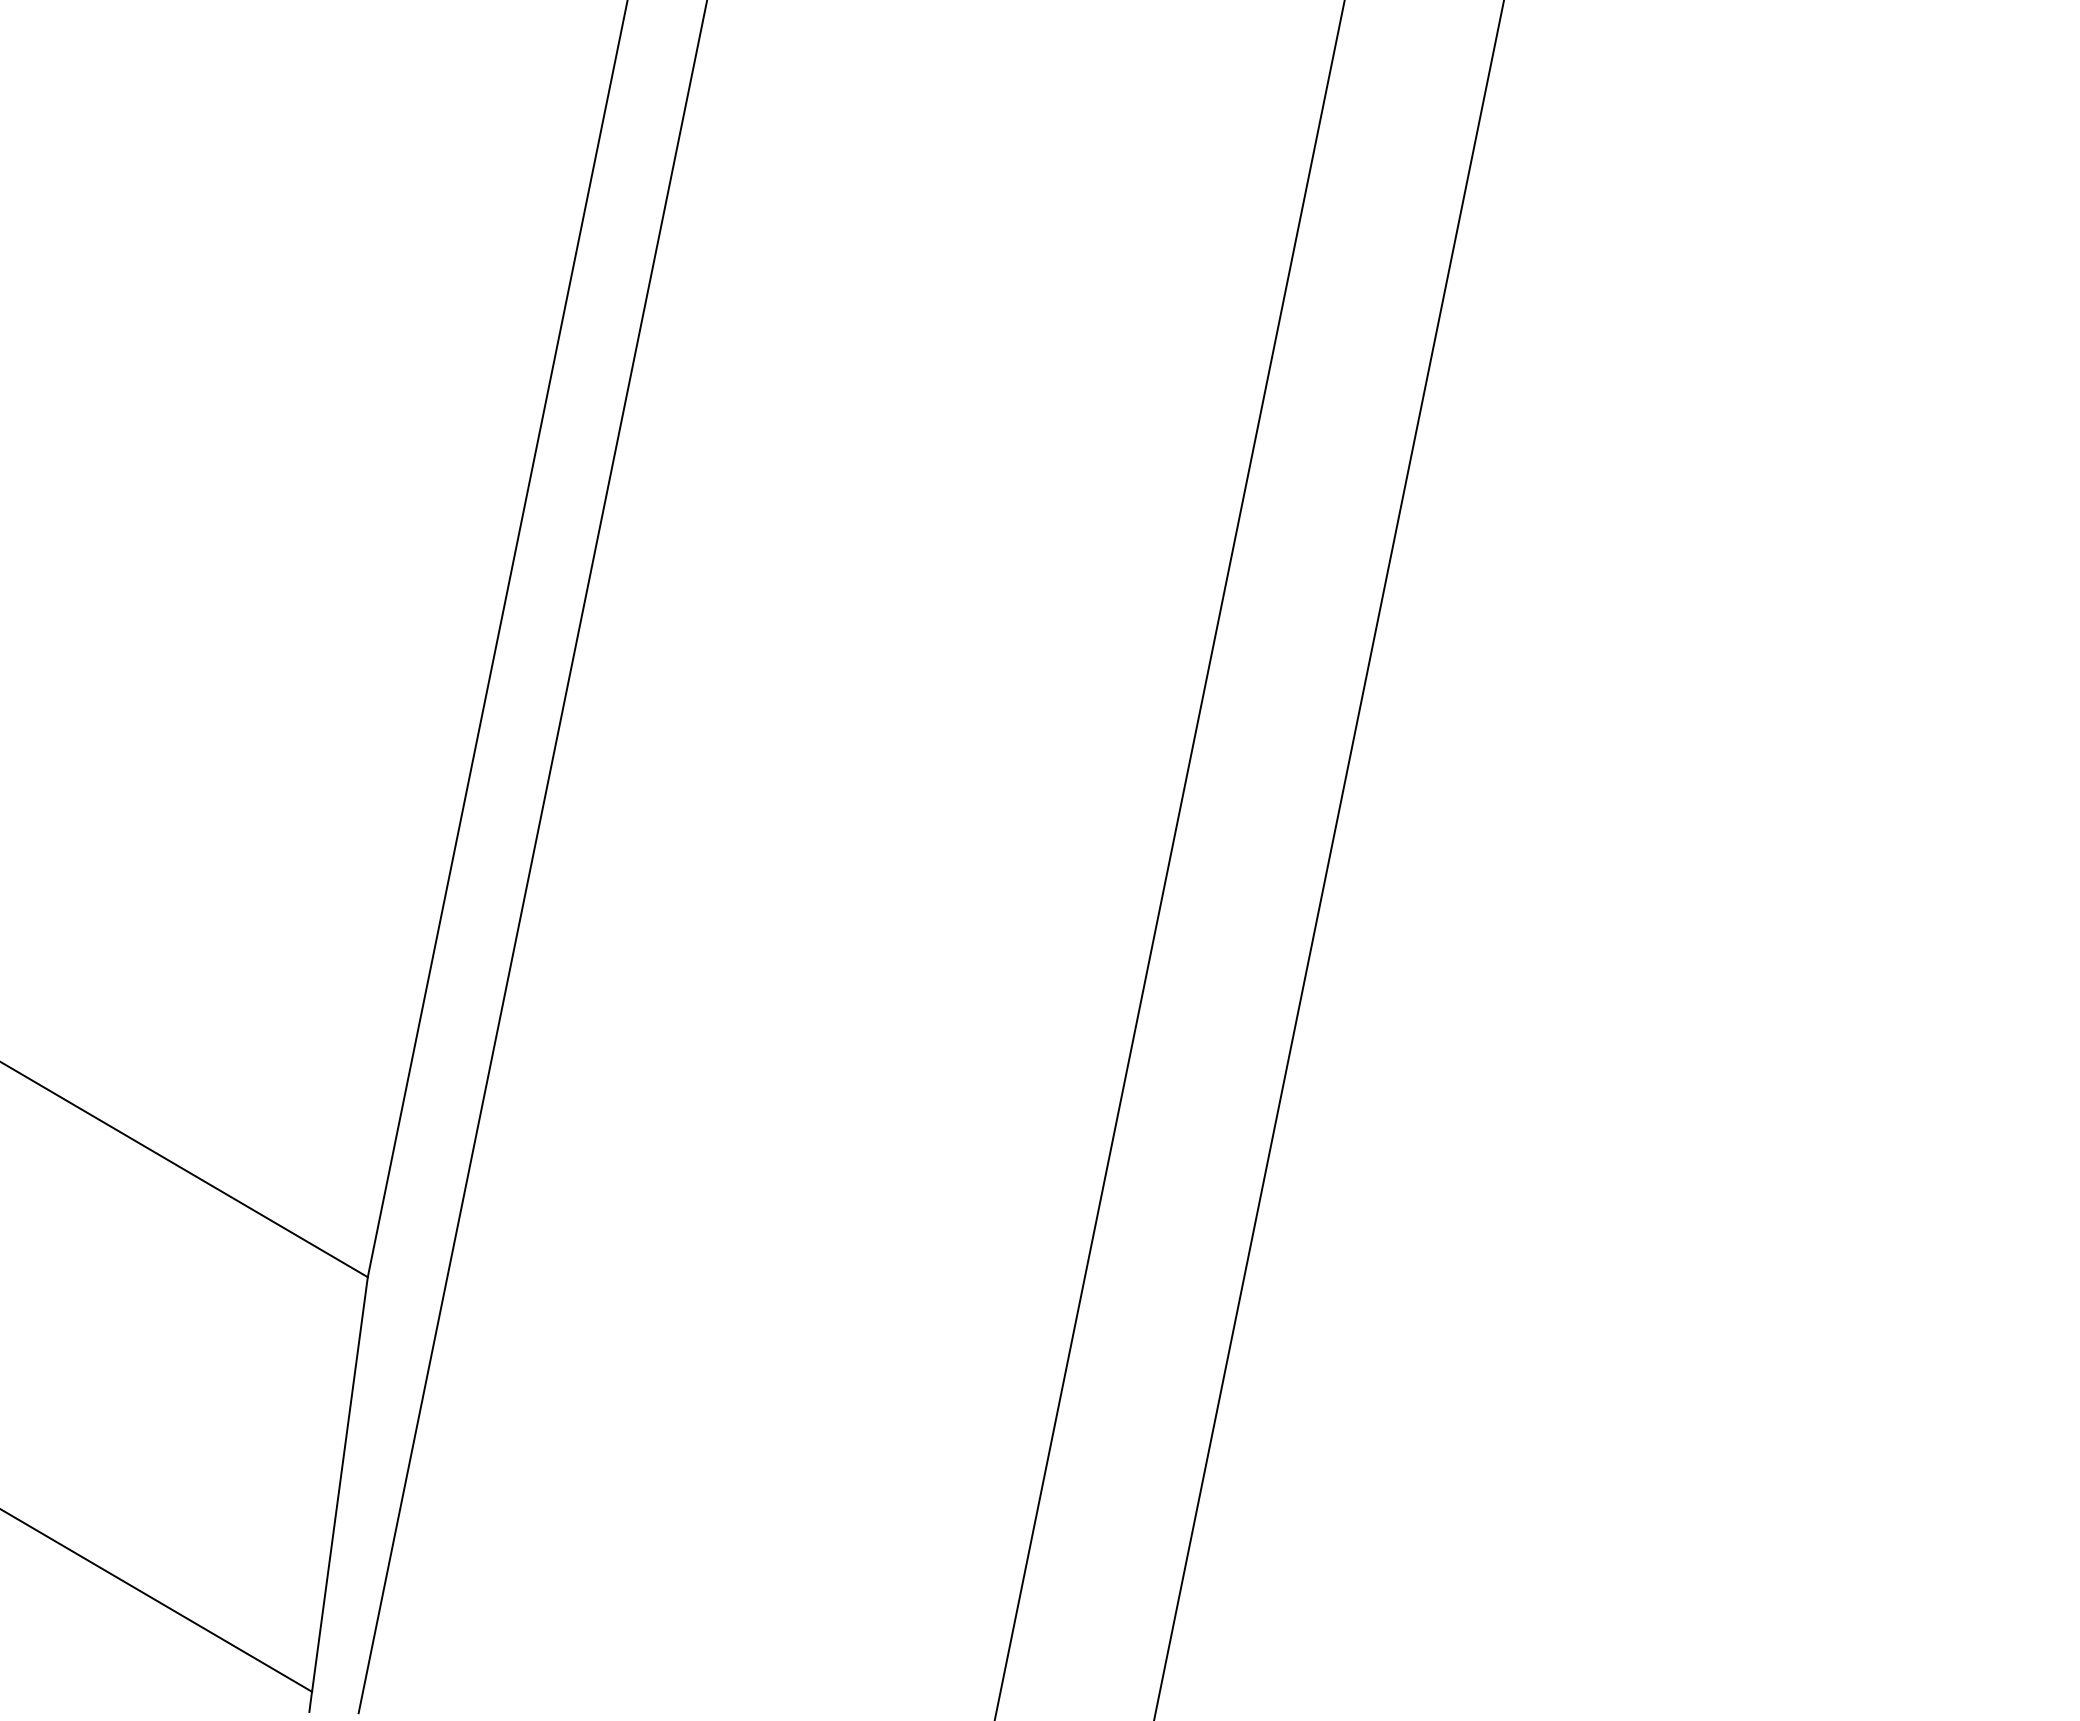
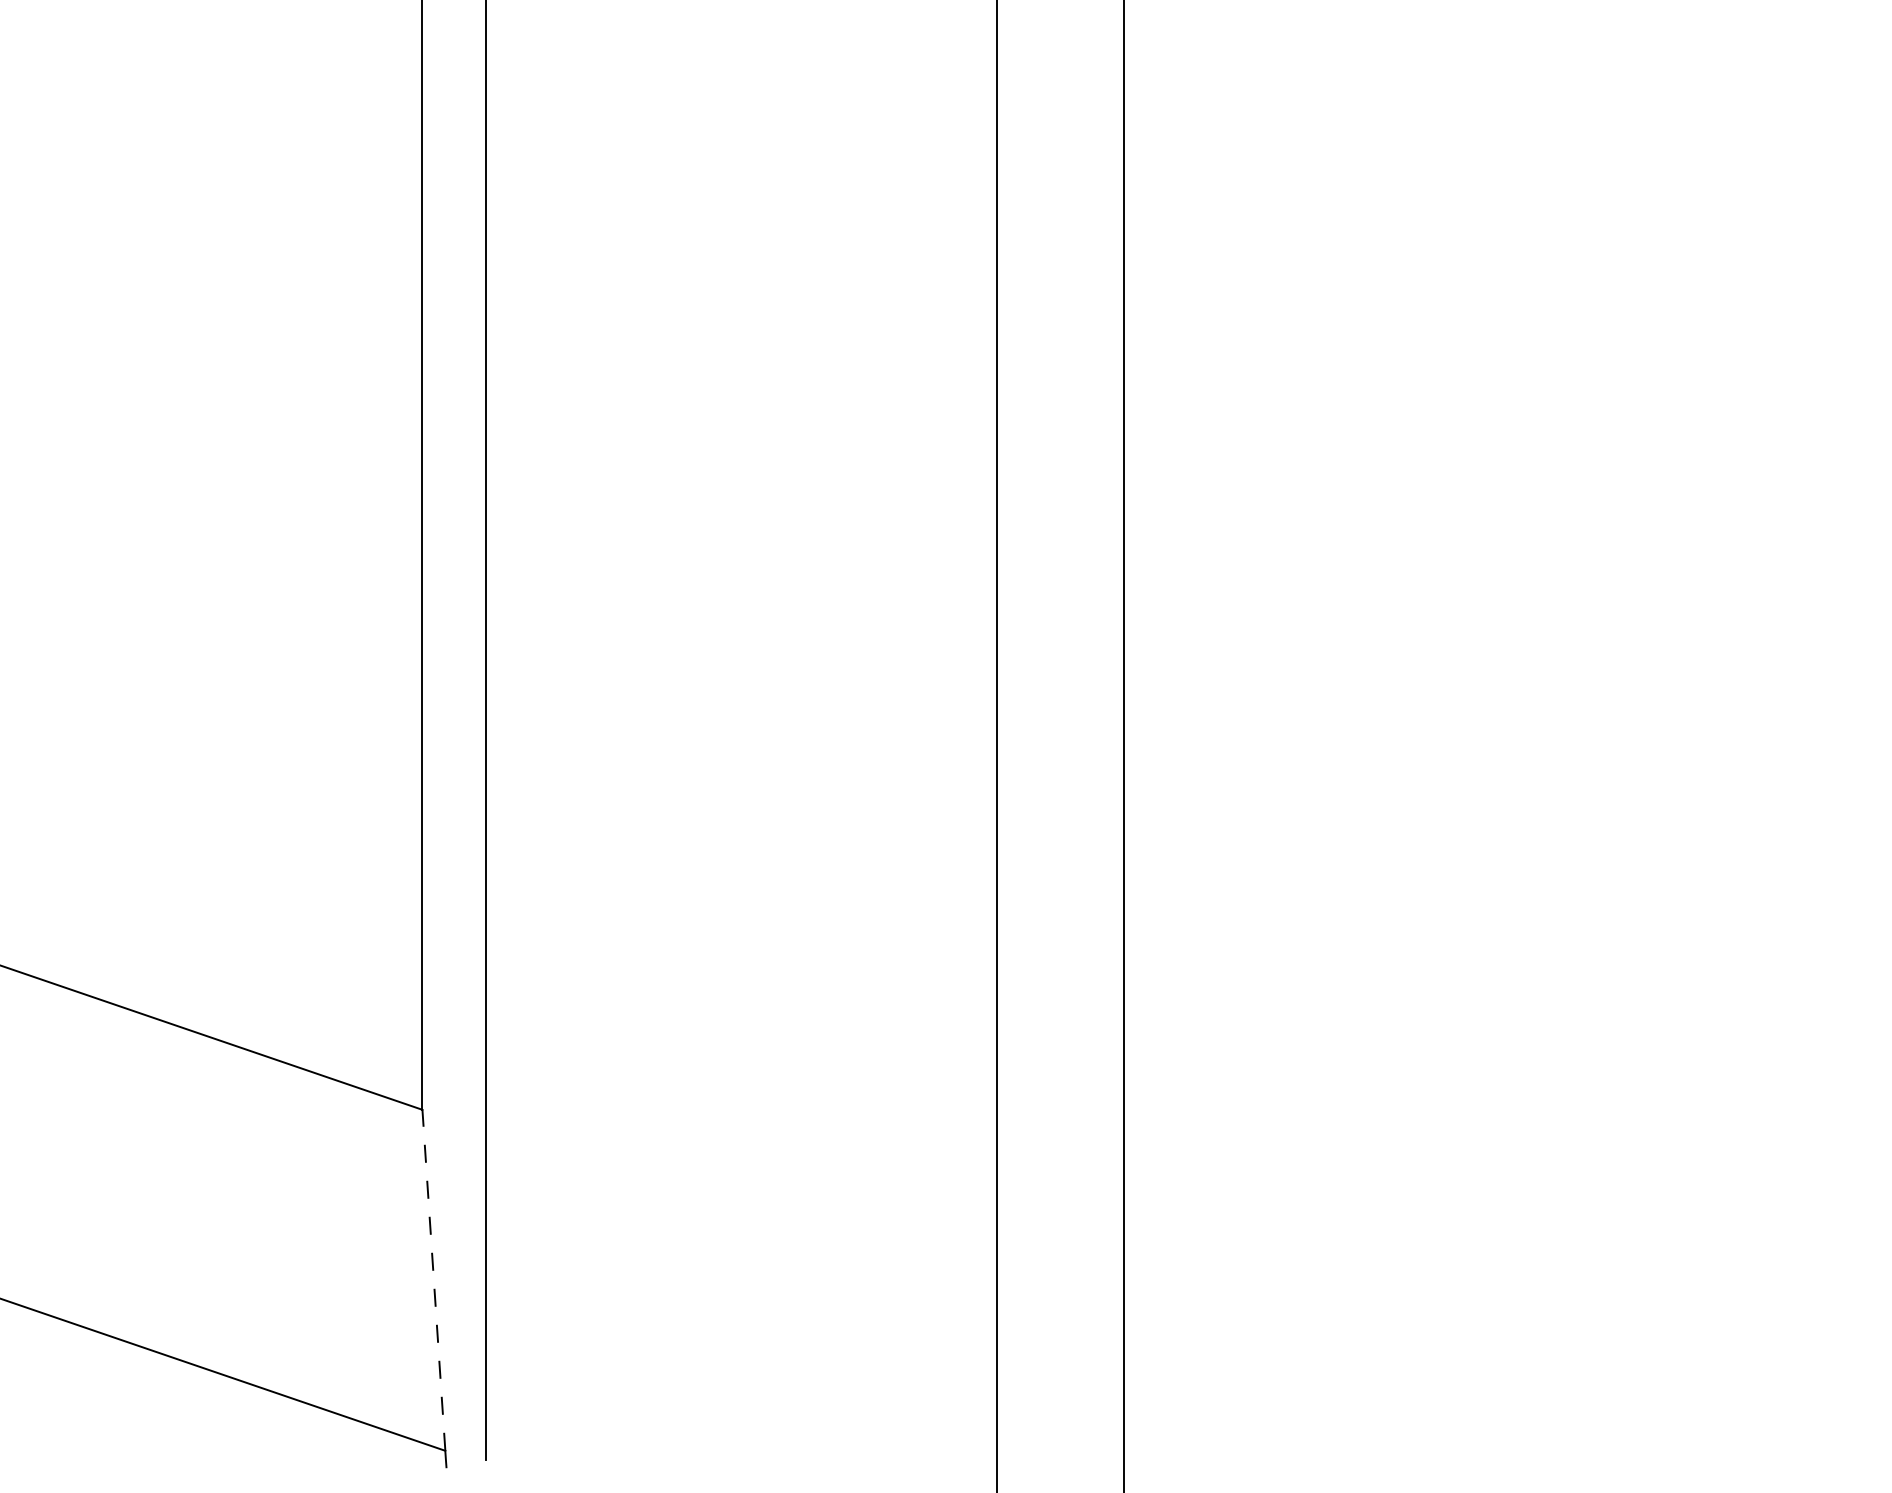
line: (339, 1484) -> (433, 1280), solid -> dashed

